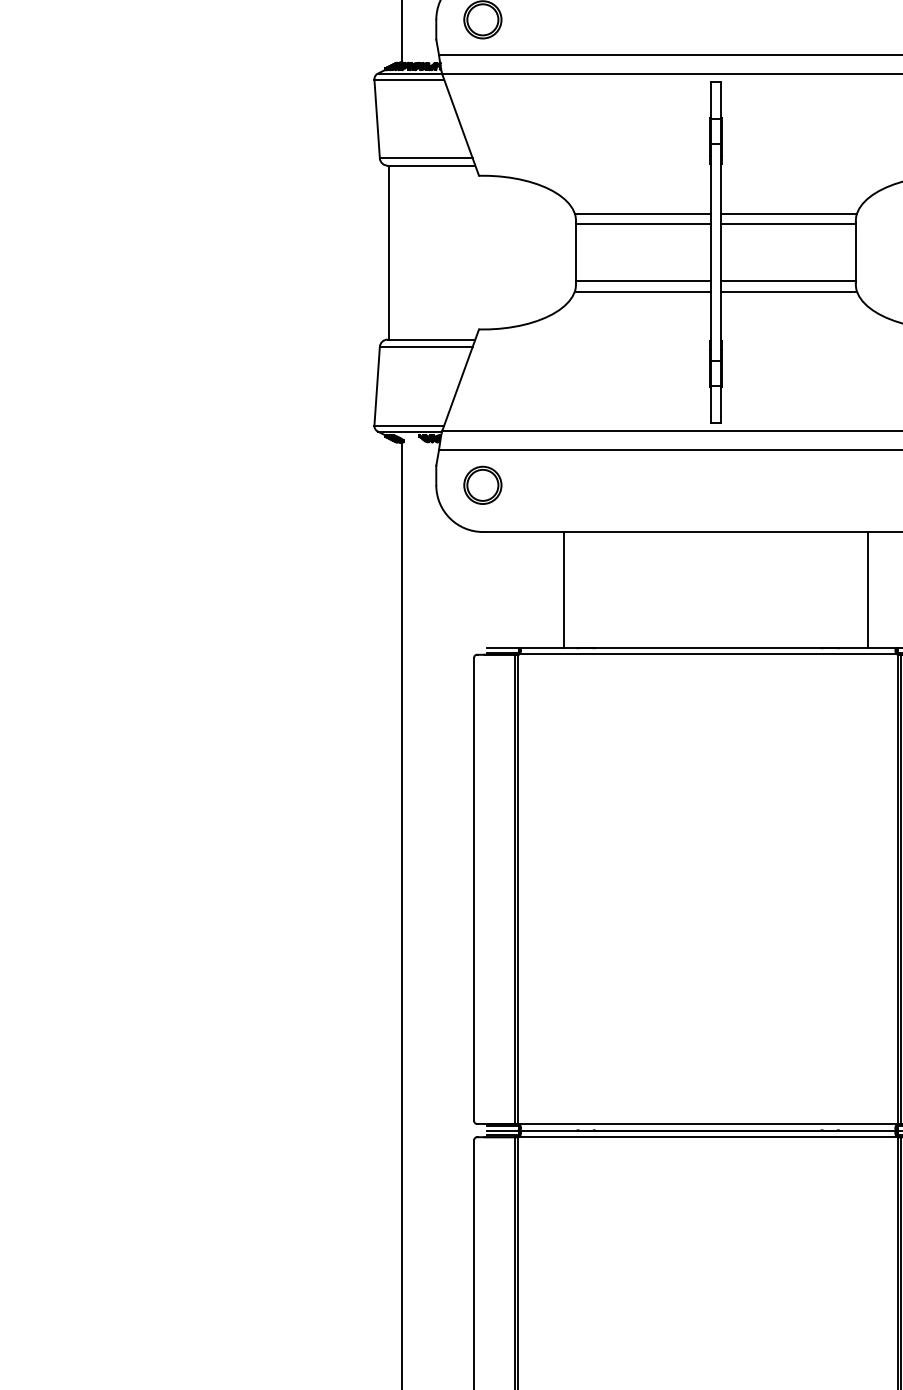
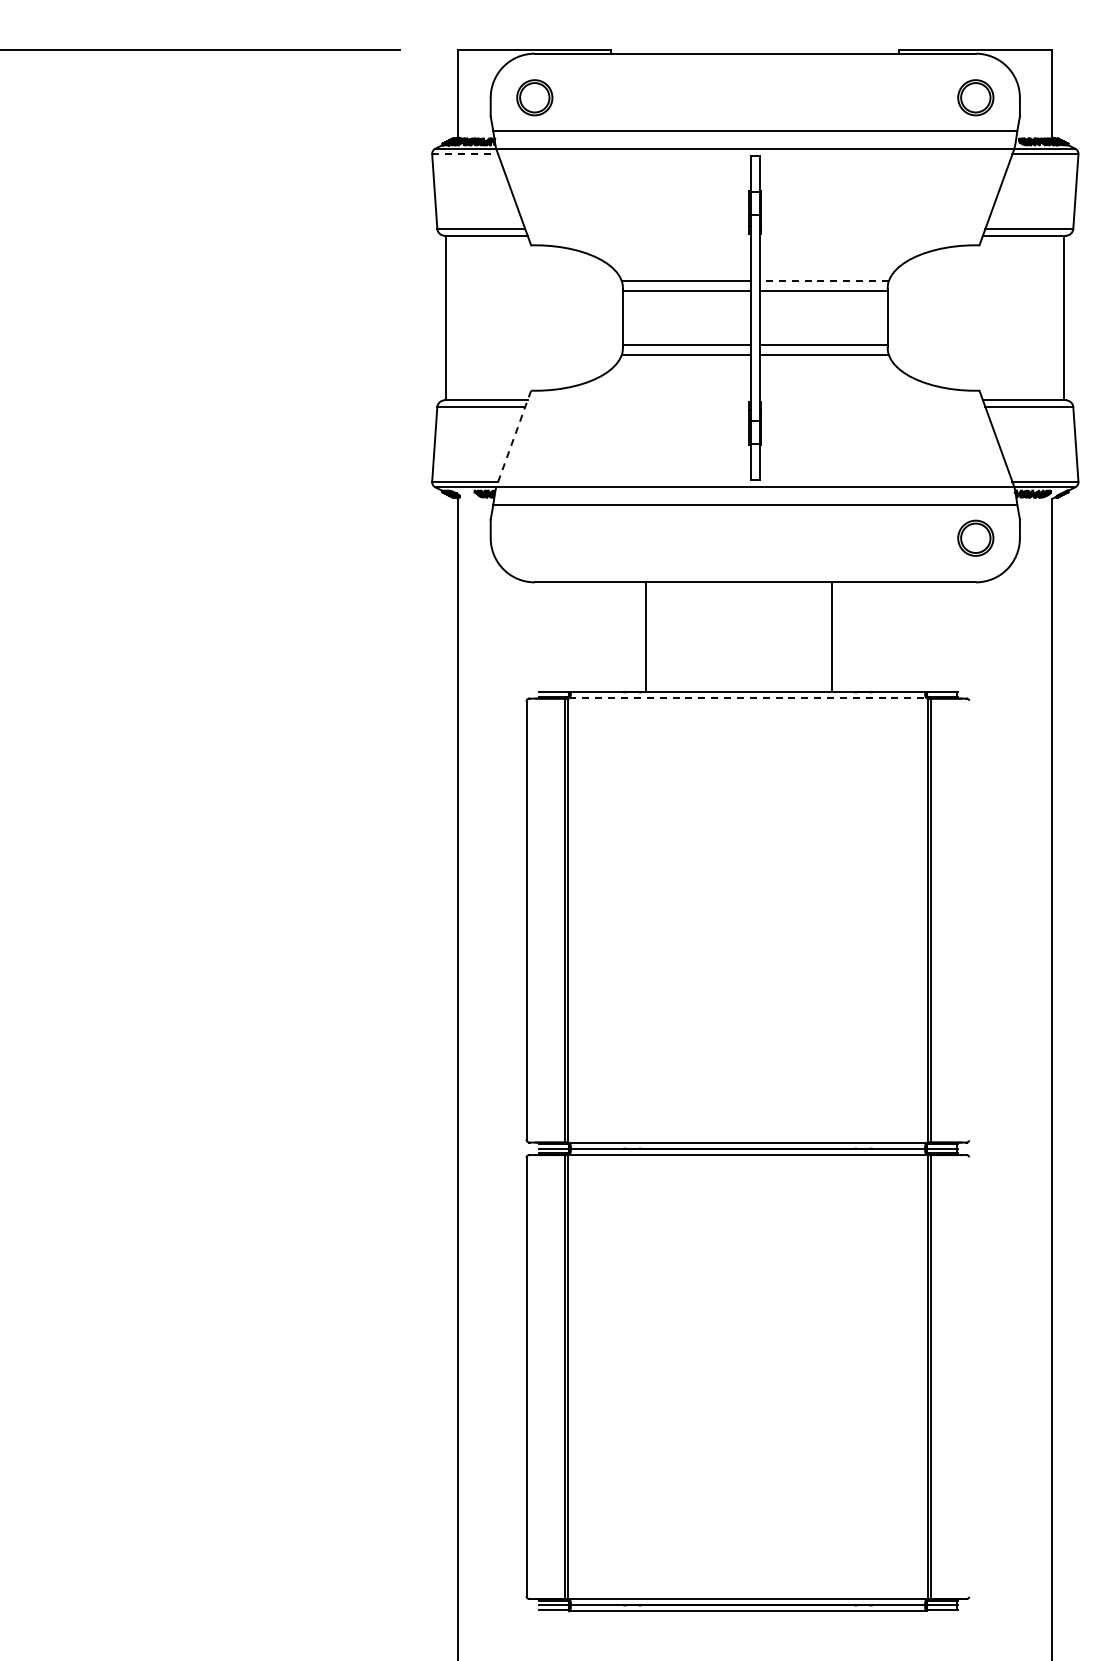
line: (409, 79) -> (465, 154), solid -> dashed
line: (789, 214) -> (824, 281), solid -> dashed
line: (460, 380) -> (513, 439), solid -> dashed
part: (482, 484) -> (534, 537), removed
line: (563, 590) -> (646, 637), moved
line: (868, 590) -> (832, 637), moved
line: (708, 654) -> (748, 698), solid -> dashed

